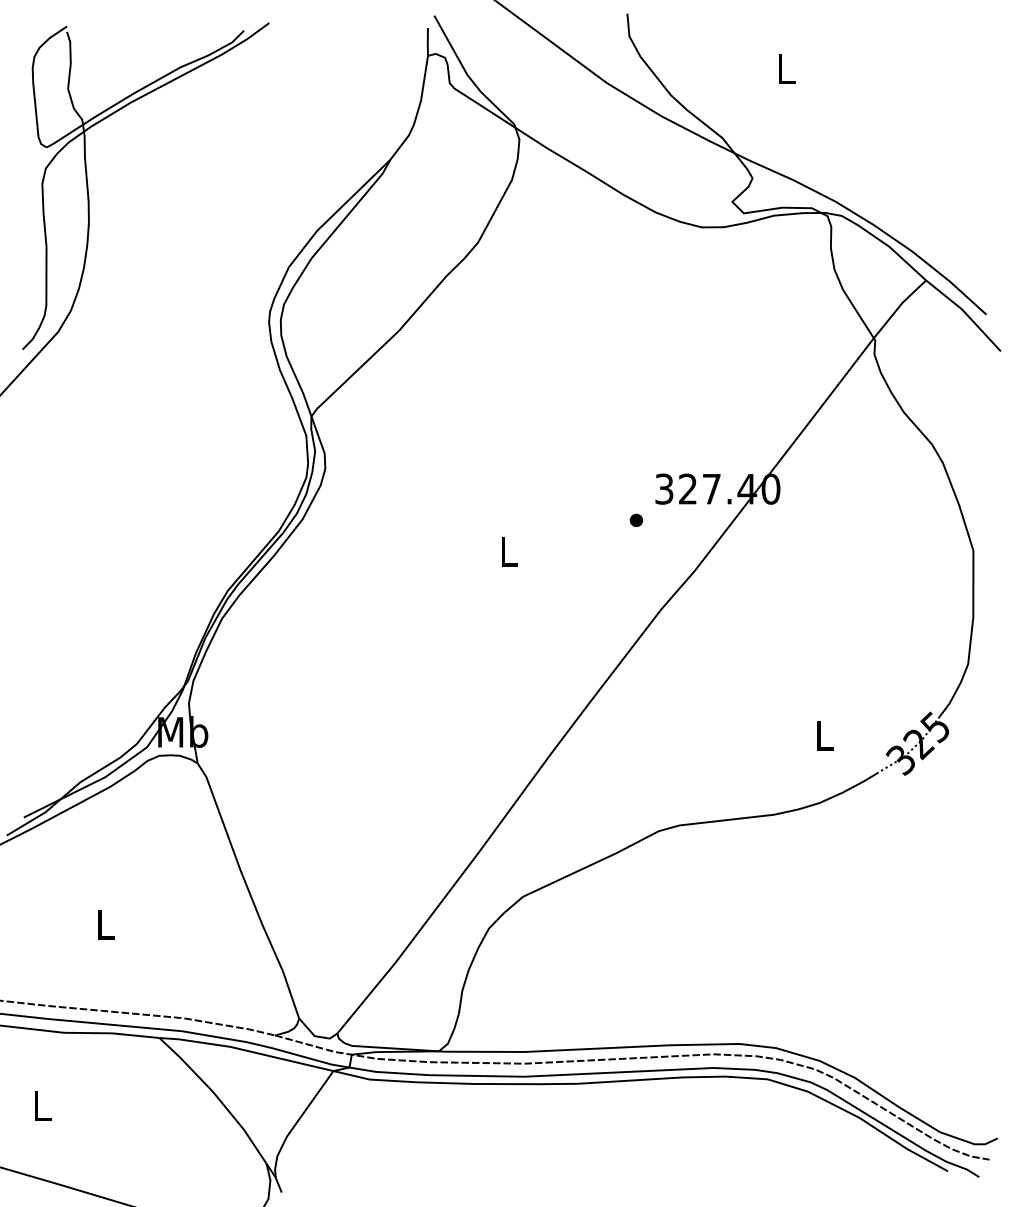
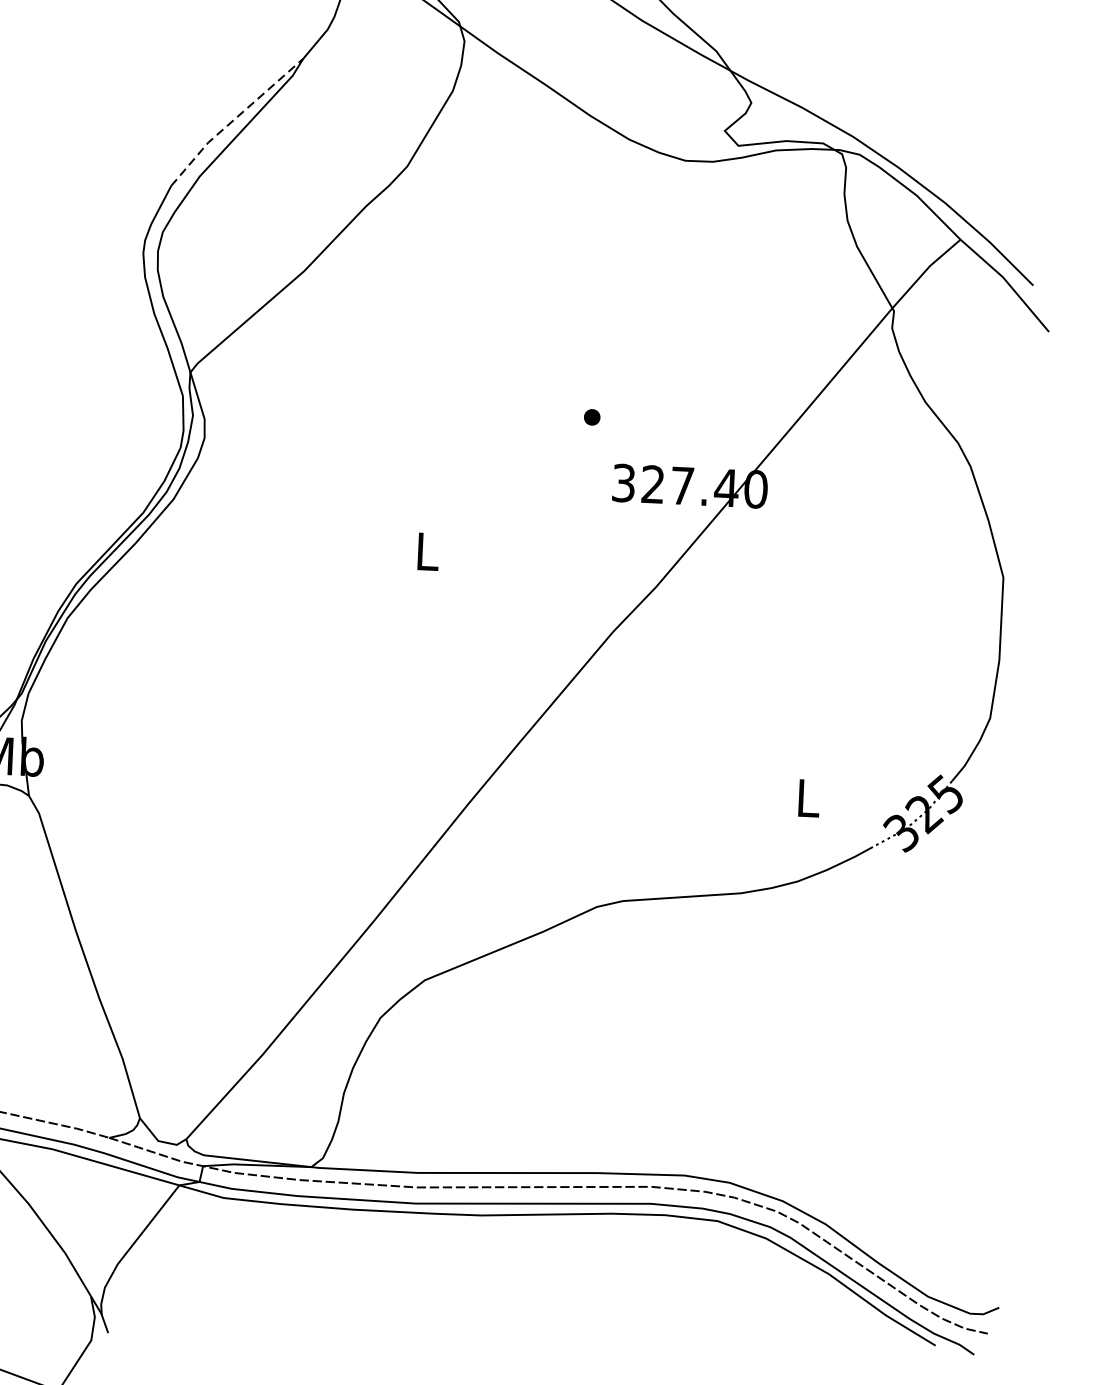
line: (337, 211) -> (234, 119), solid -> dashed
part: (635, 519) -> (591, 416), moved

